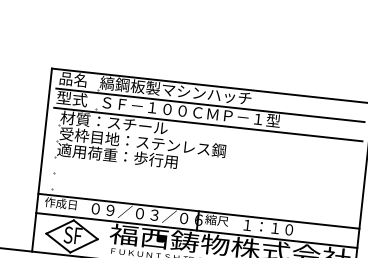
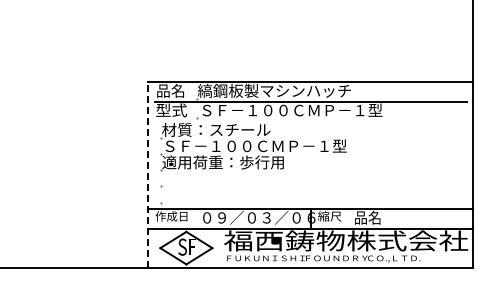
line: (208, 124) -> (310, 121), removed
text: (150, 143) -> (254, 146), 受枠目地：ステンレス鋼 -> ＳＦ－１００ＣＭＰ－１型
line: (42, 159) -> (148, 174), solid -> dashed
text: (266, 227) -> (380, 217), １：１０ -> 品名

